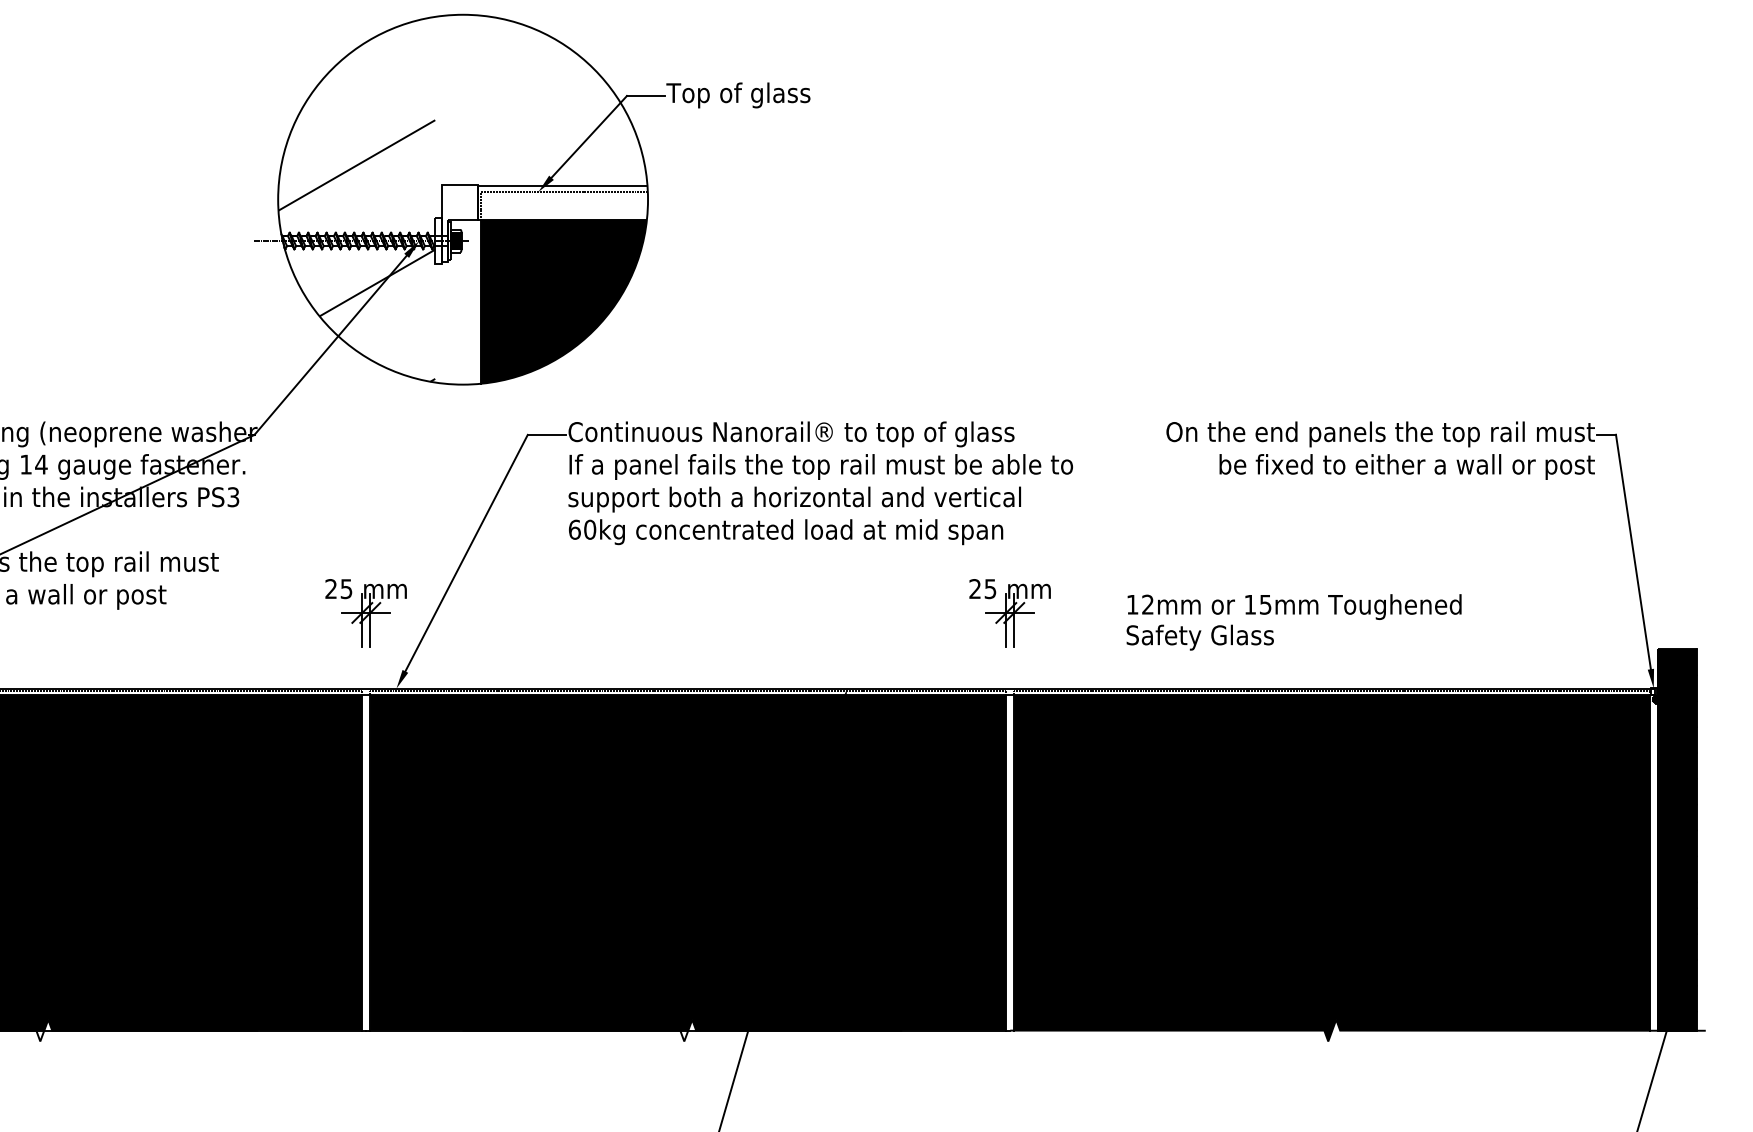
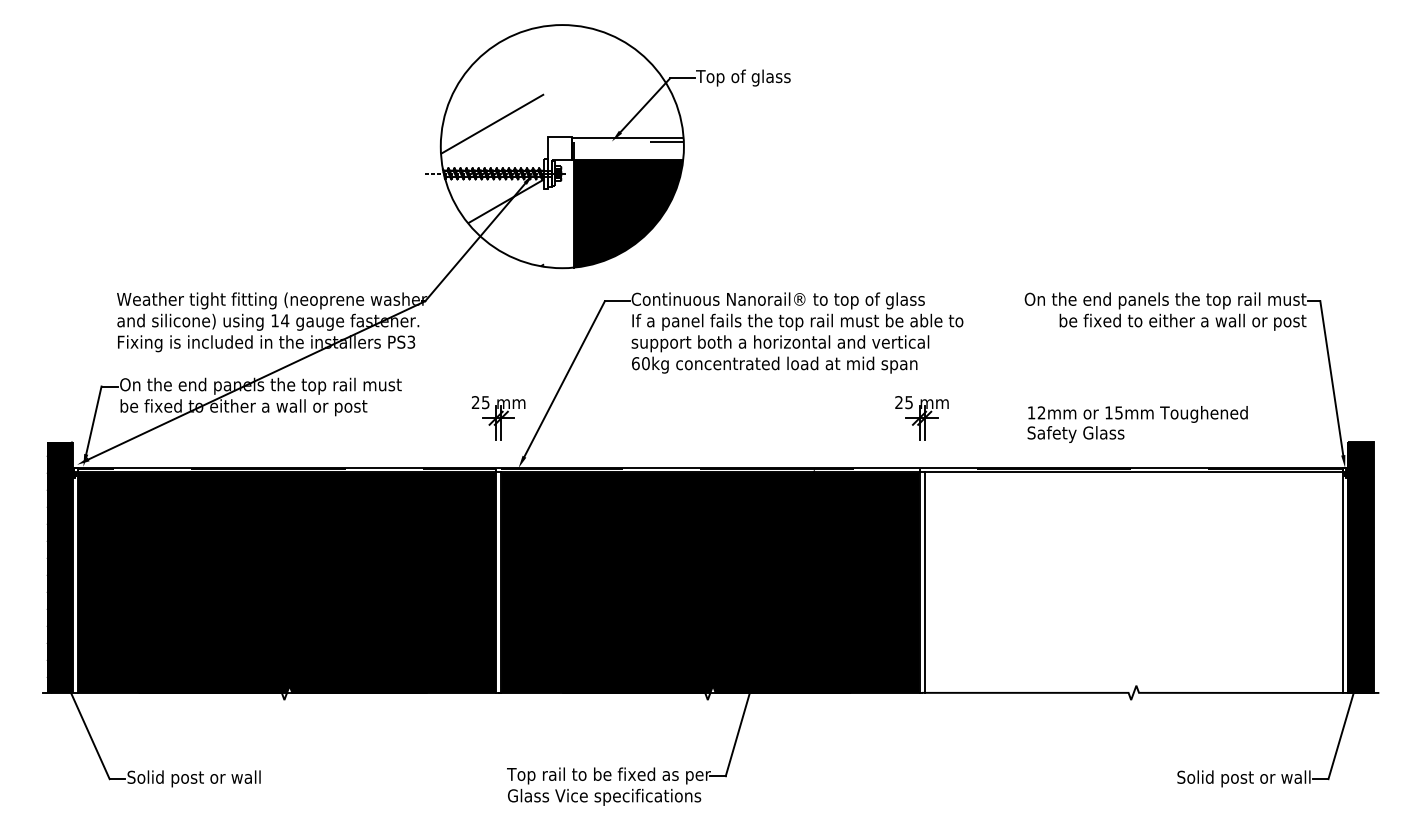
text: (1293, 622) -> (1137, 424), moved
fill: (1331, 868) -> (1133, 586), removed

